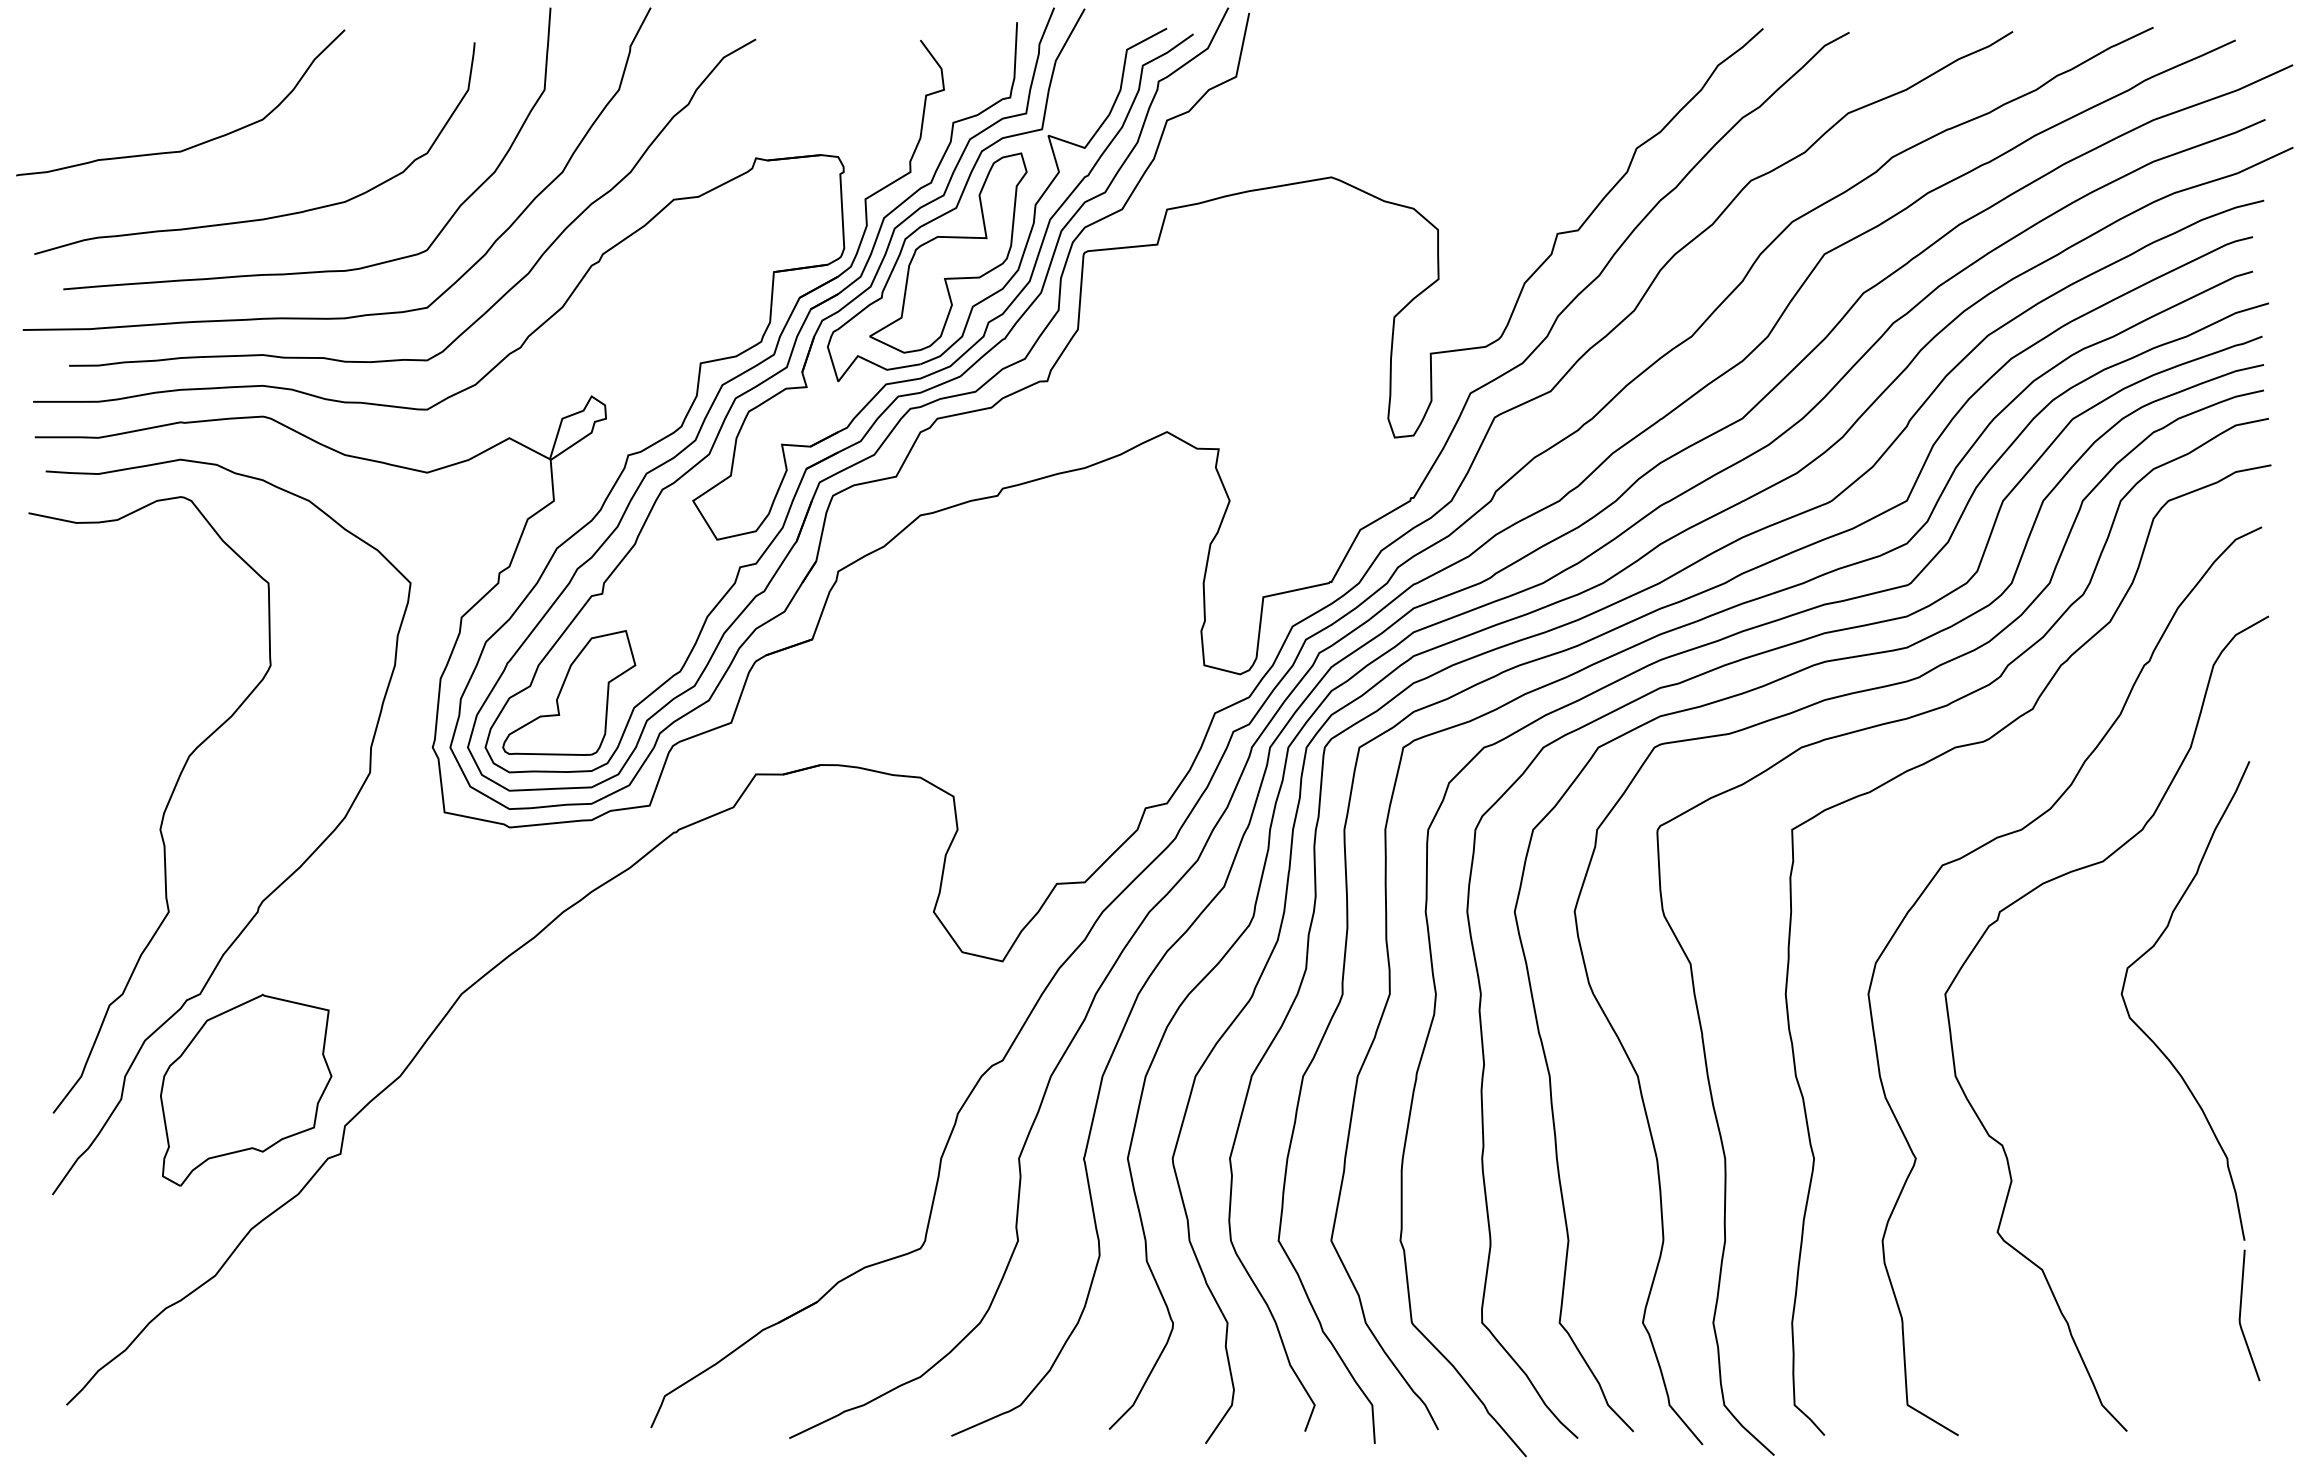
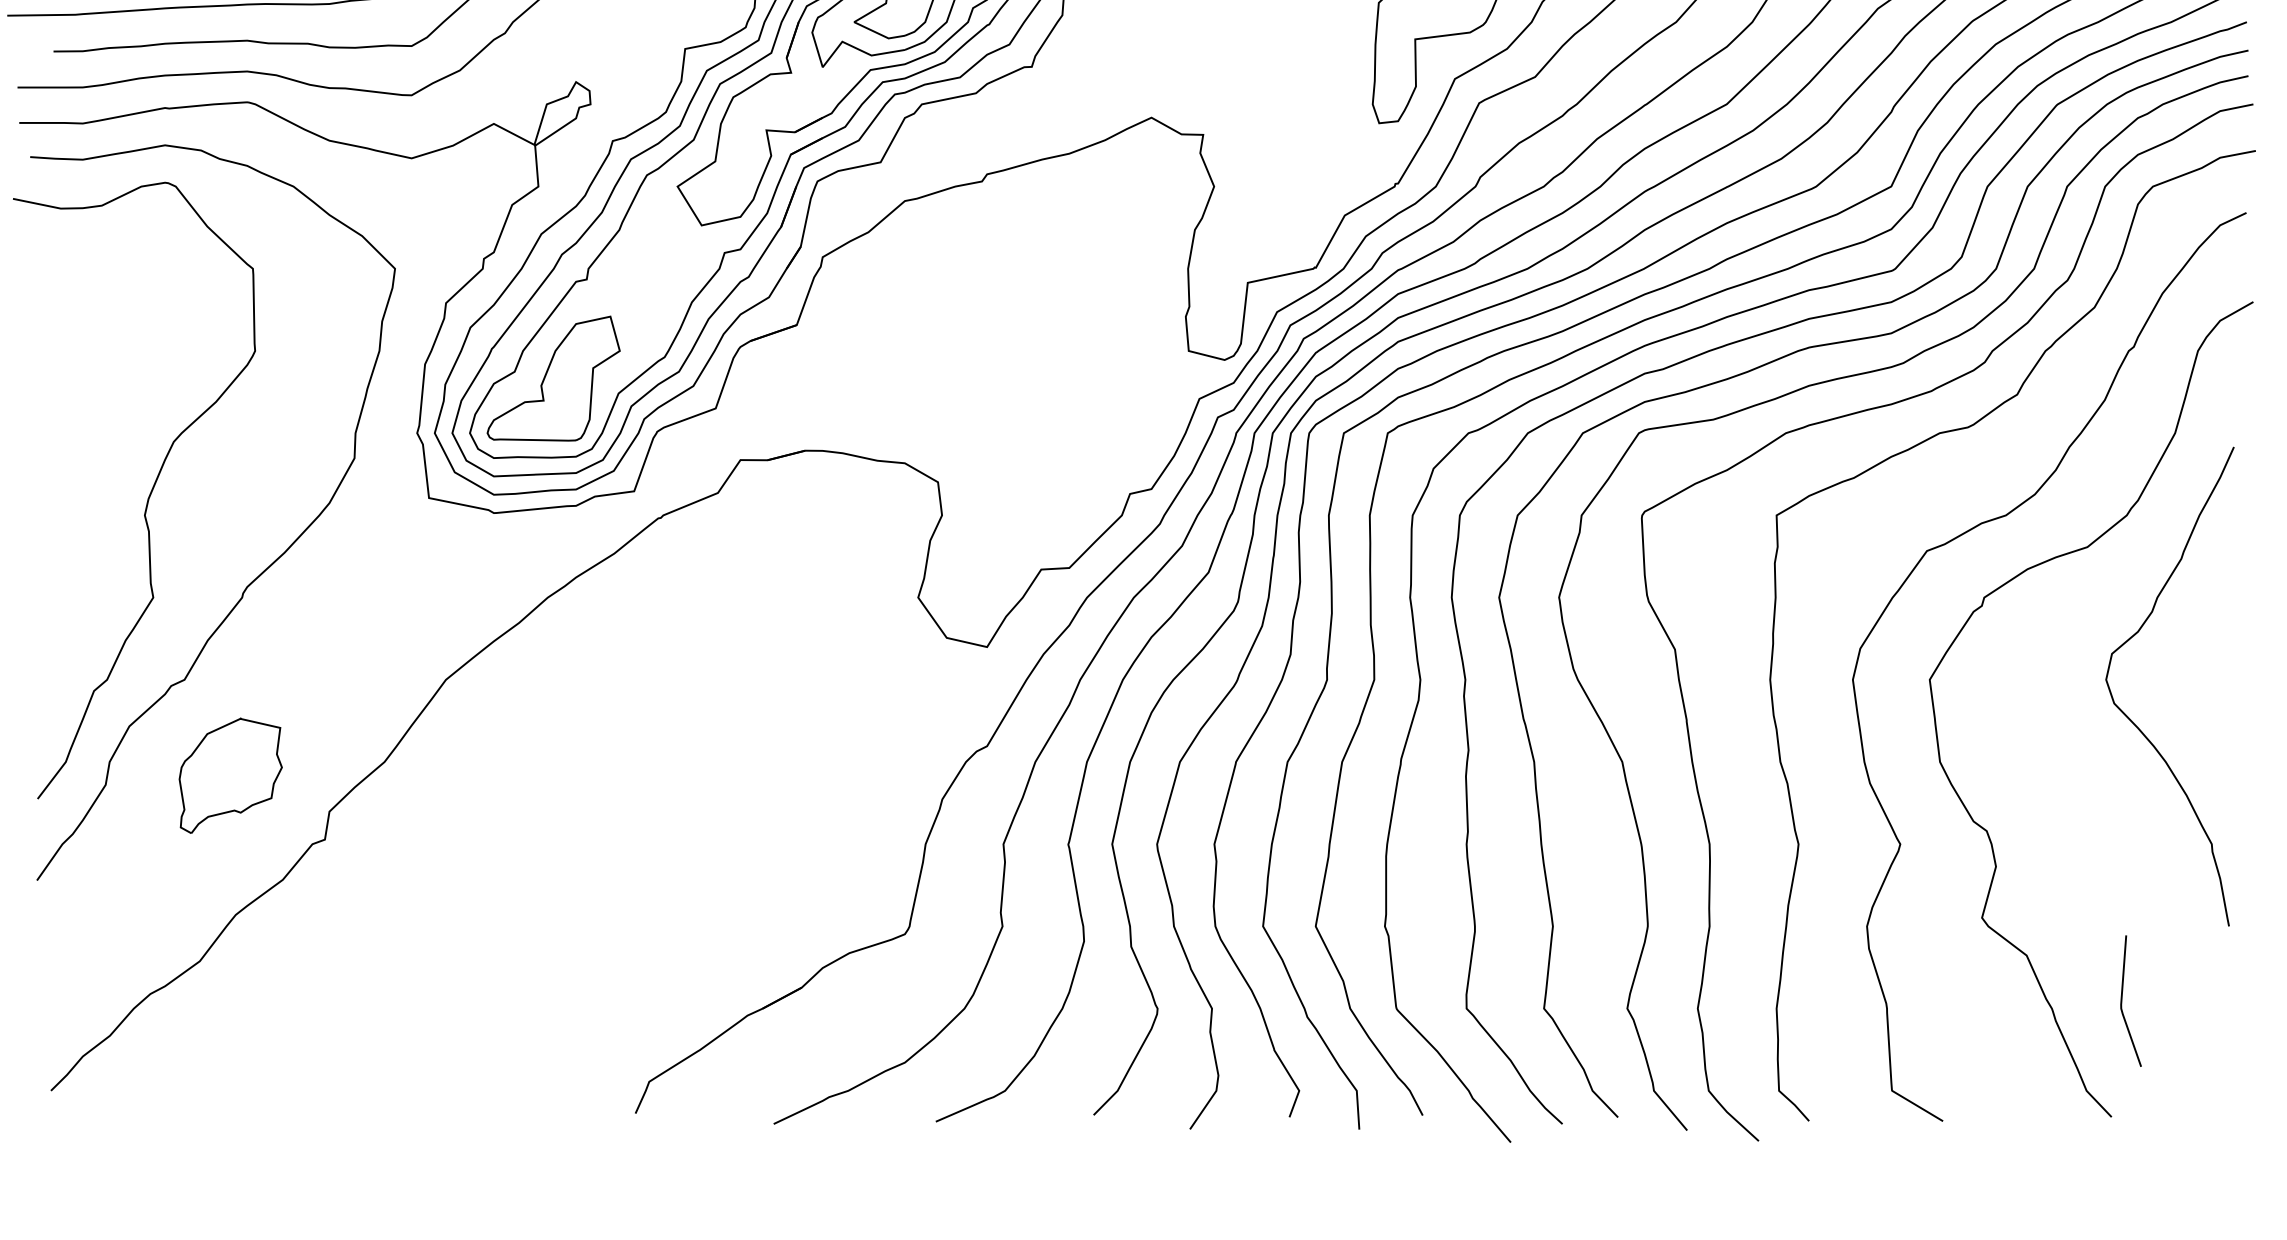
part: (246, 1089) -> (230, 775), size x0.6
line: (2241, 1312) -> (2122, 998), moved

